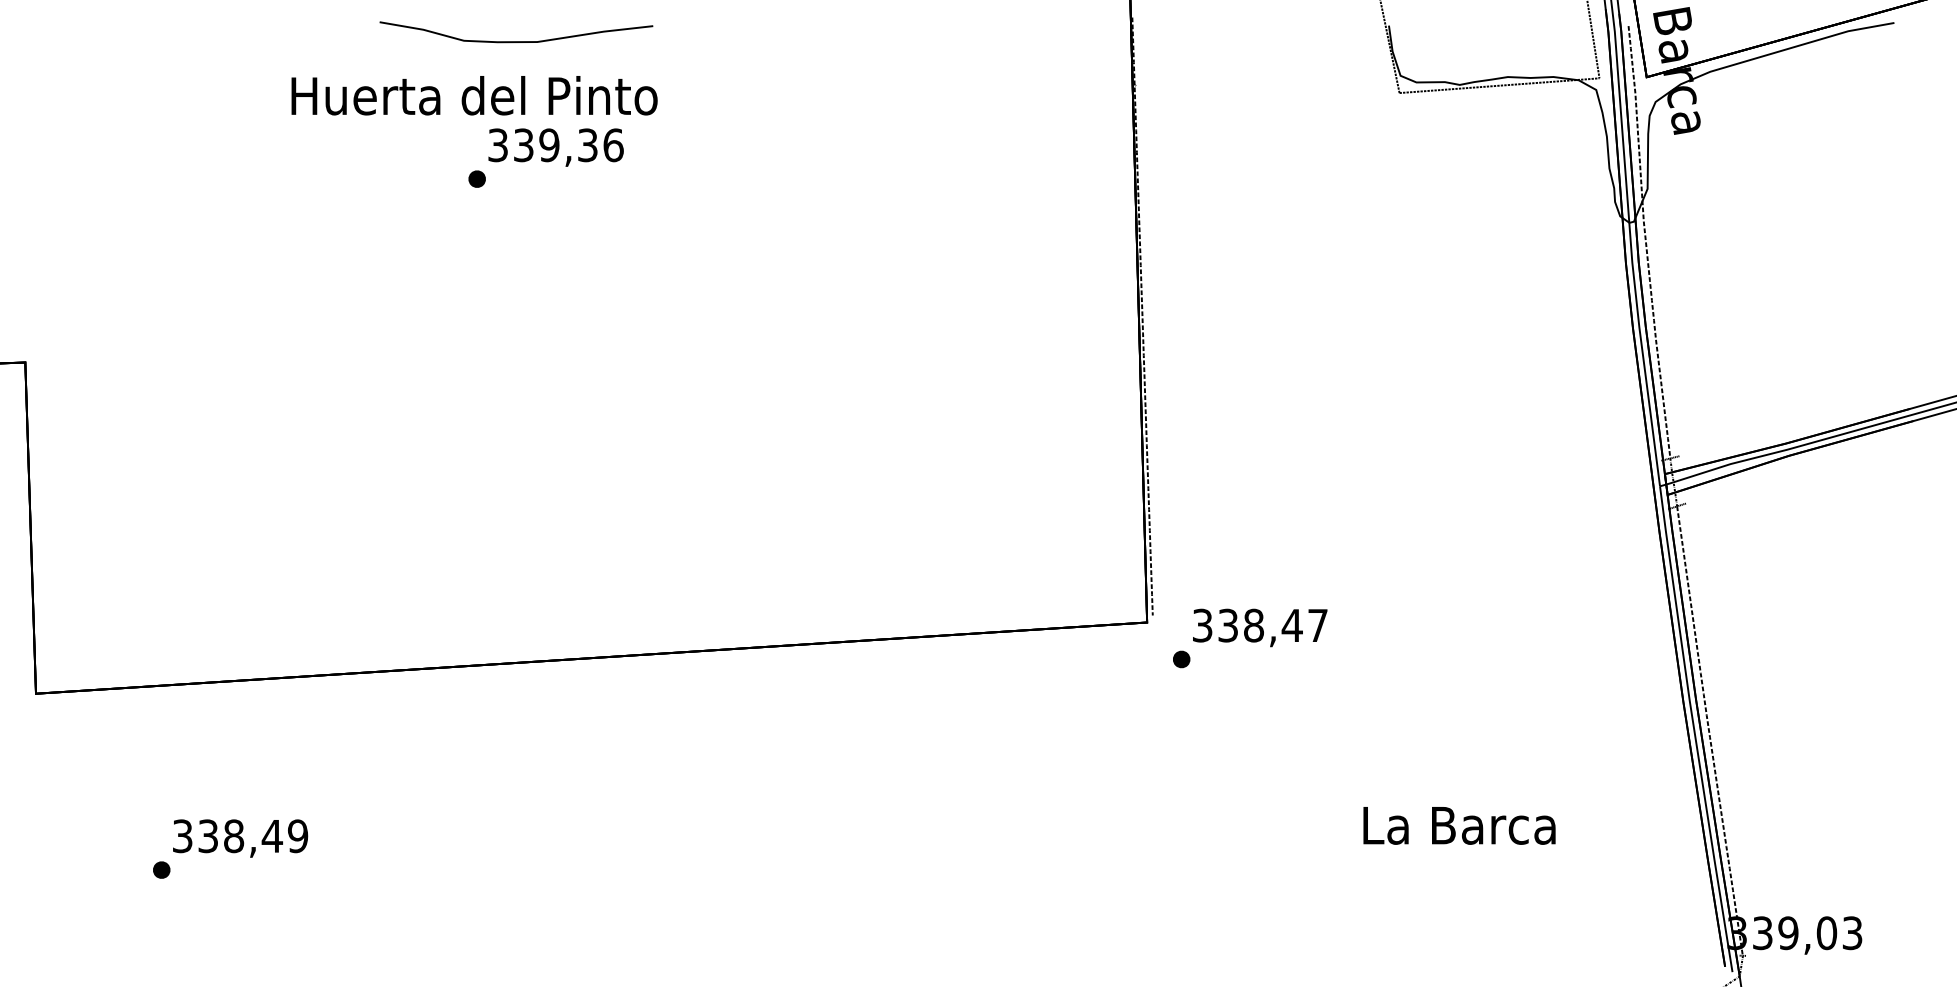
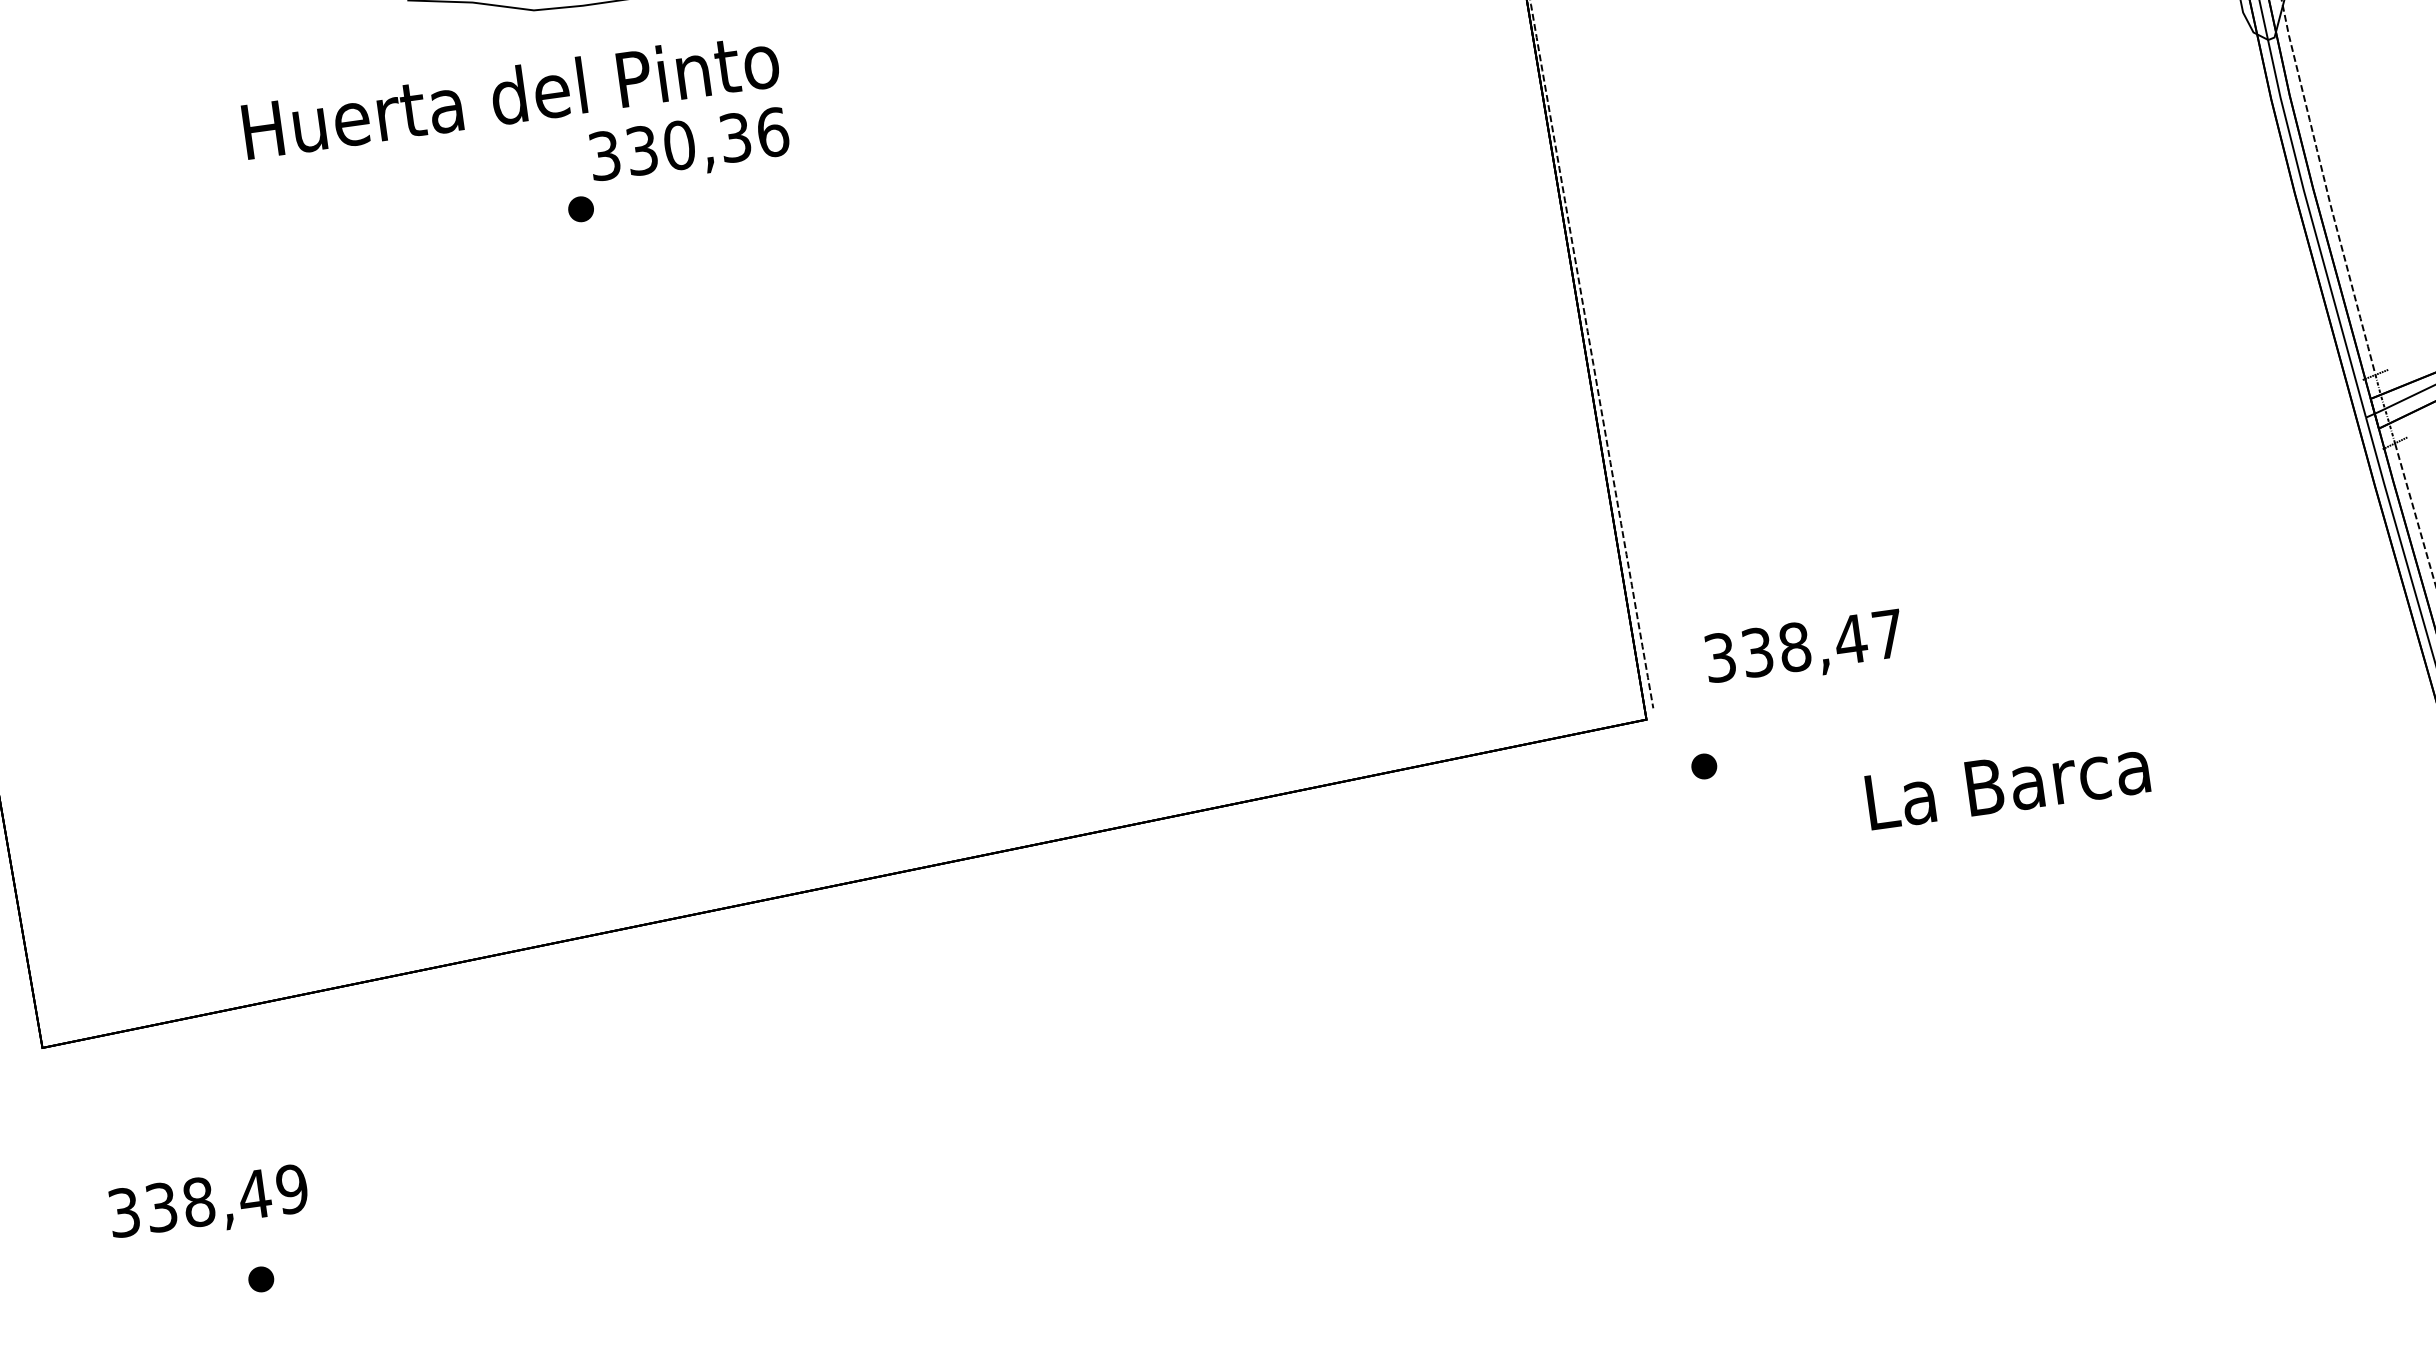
text: (474, 95) -> (510, 94), moved
text: (549, 145) -> (679, 145), 339,36 -> 330,36
text: (1260, 627) -> (1804, 648), moved
text: (1459, 825) -> (2007, 783), moved
text: (240, 838) -> (208, 1204), moved

